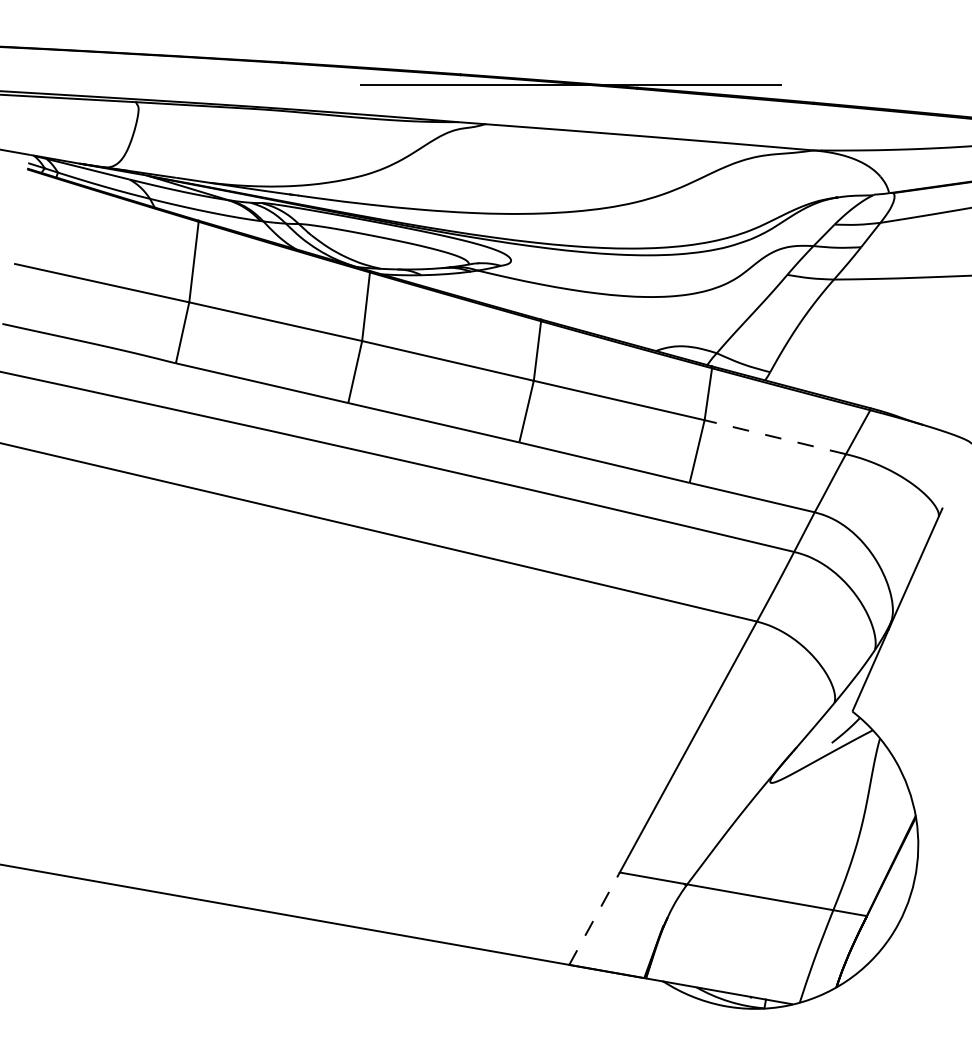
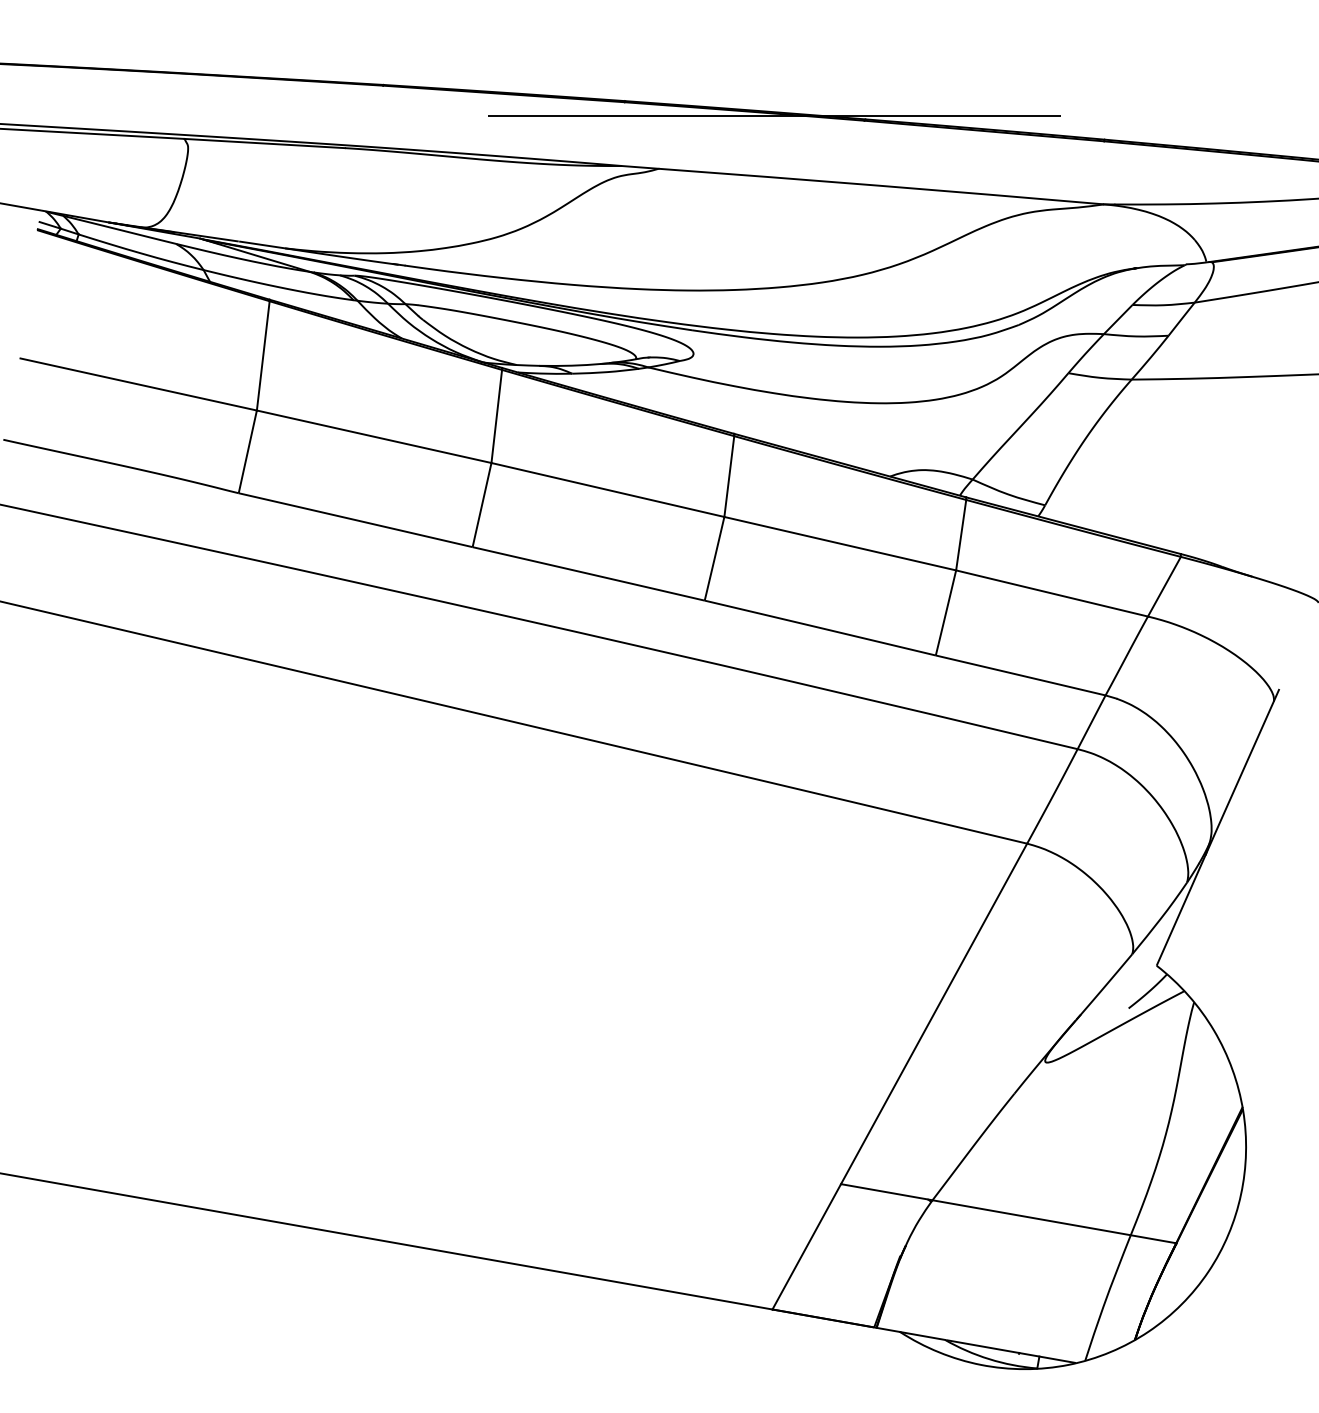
line: (775, 437) -> (1052, 593), dashed -> solid
line: (595, 918) -> (807, 1246), dashed -> solid

